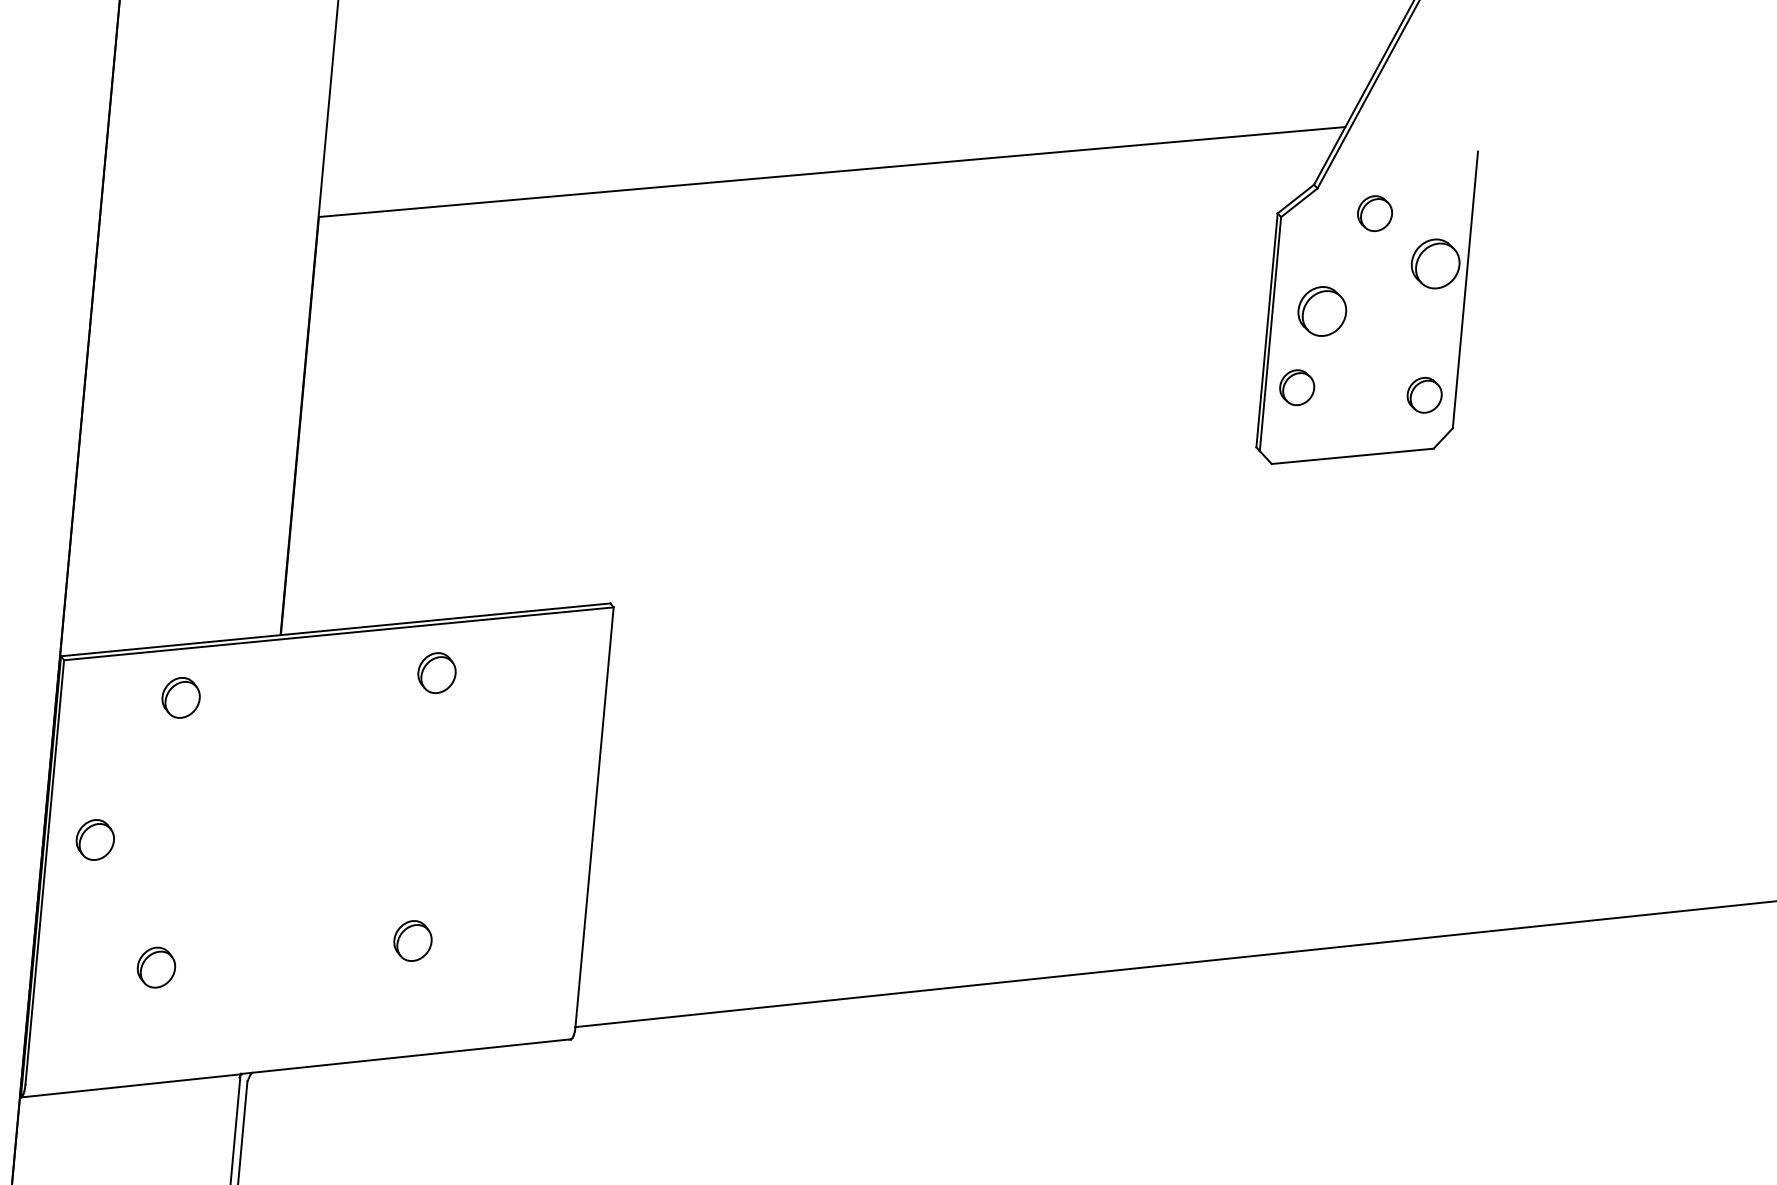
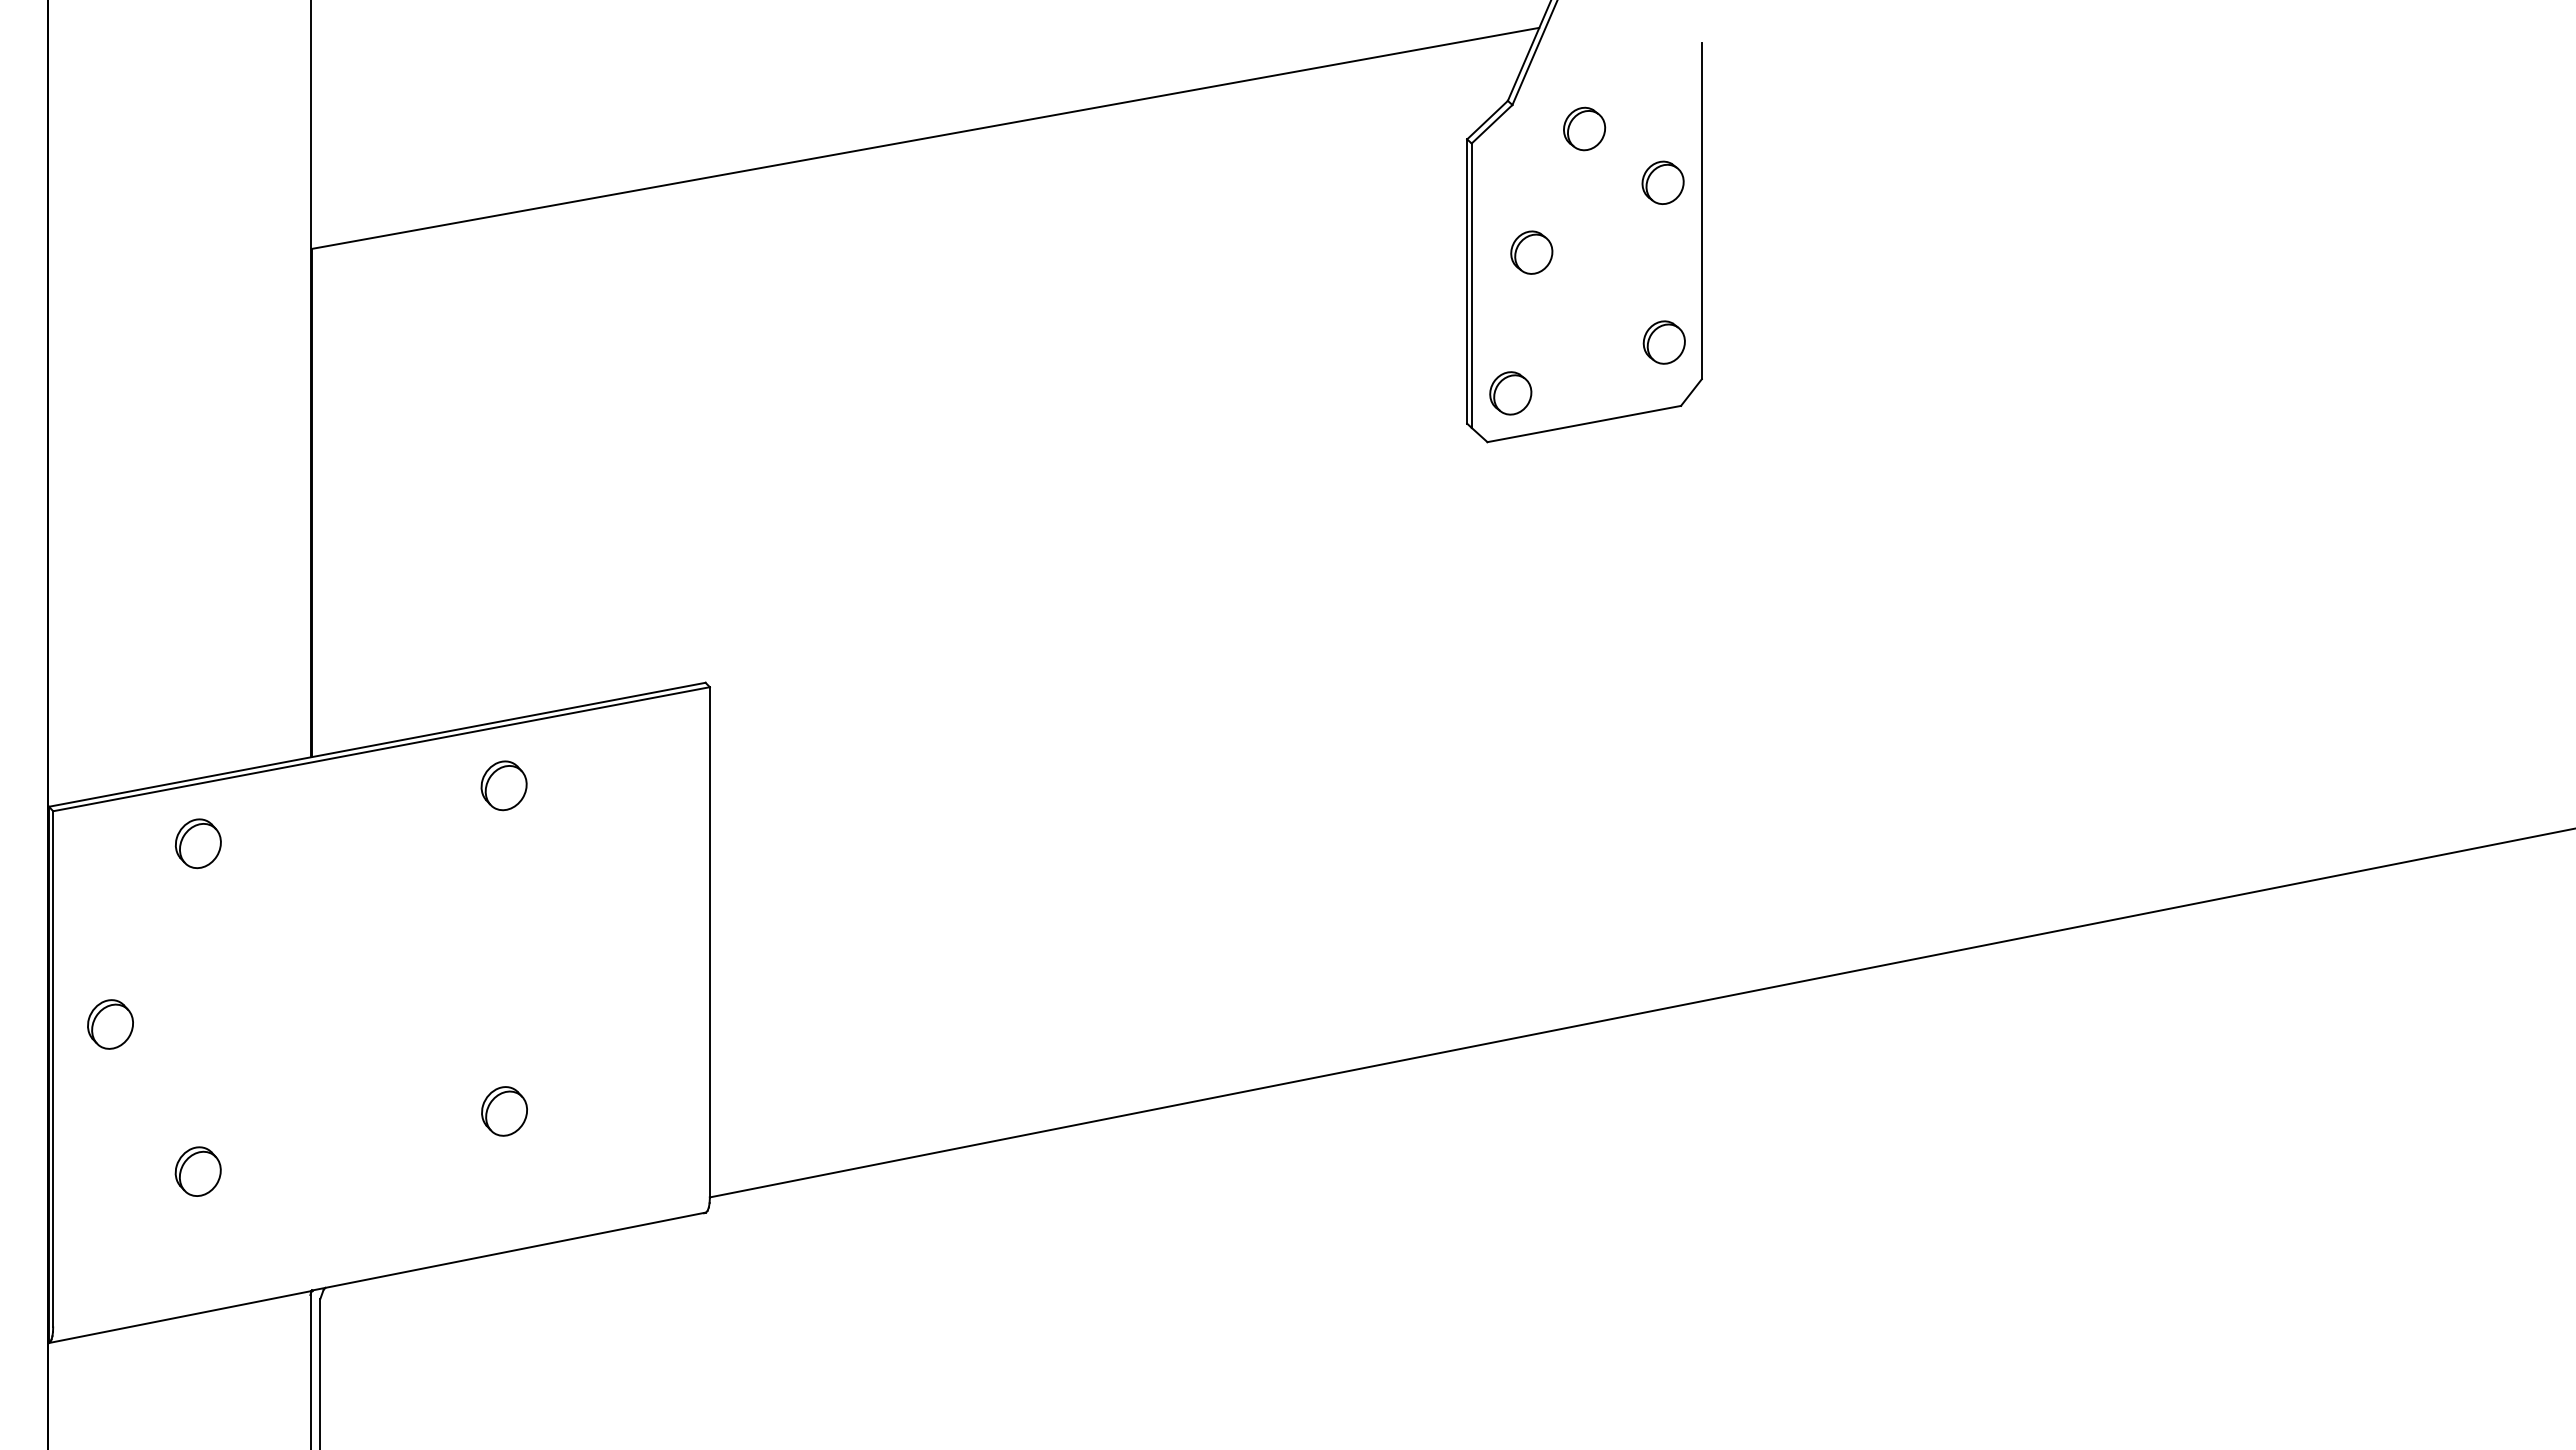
part: (1435, 263) -> (1662, 182), size x0.71
part: (1322, 311) -> (1531, 252), size x0.71
part: (1296, 387) -> (1510, 393), moved

